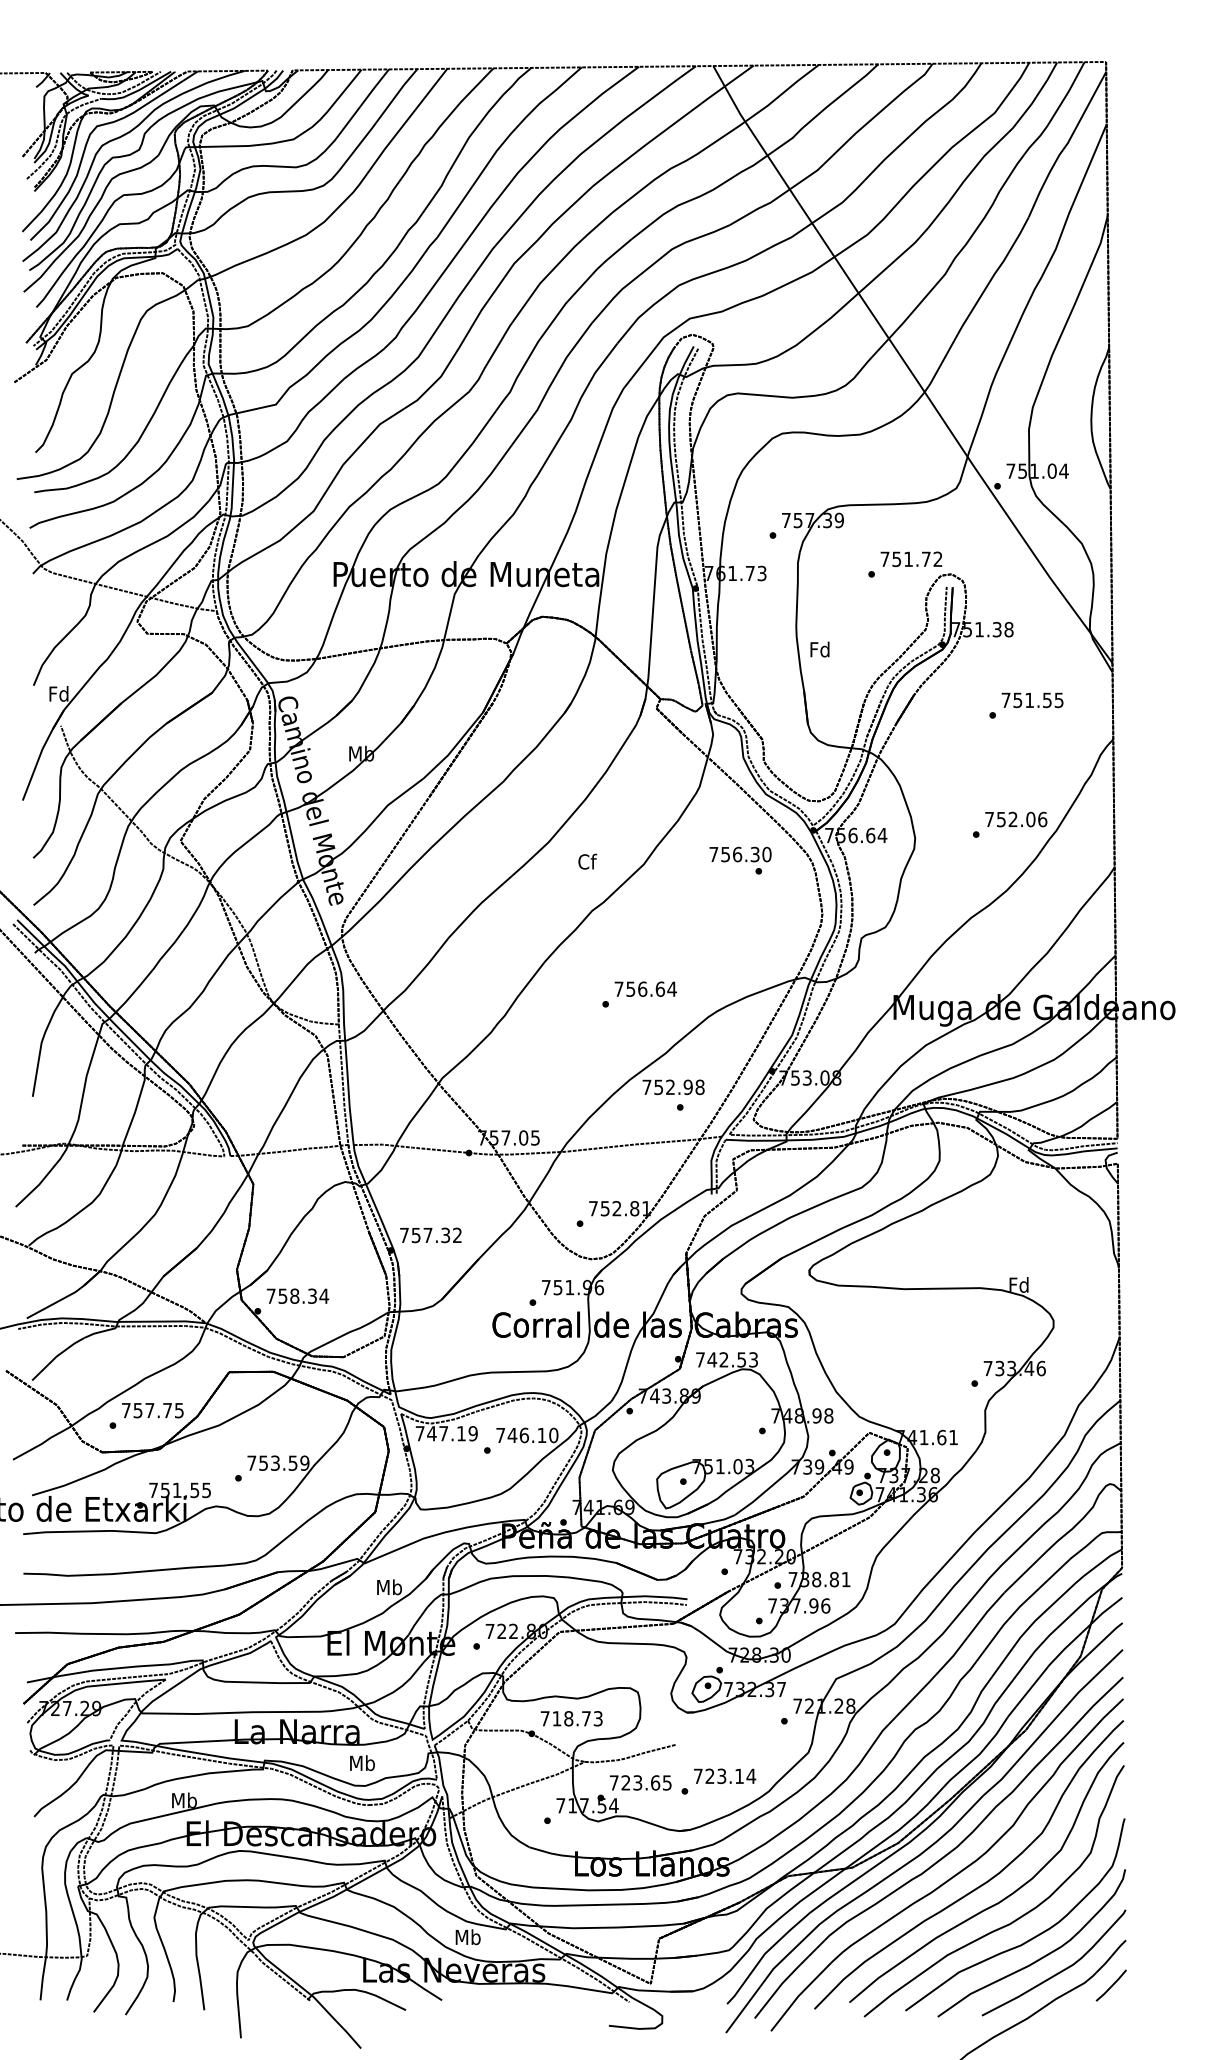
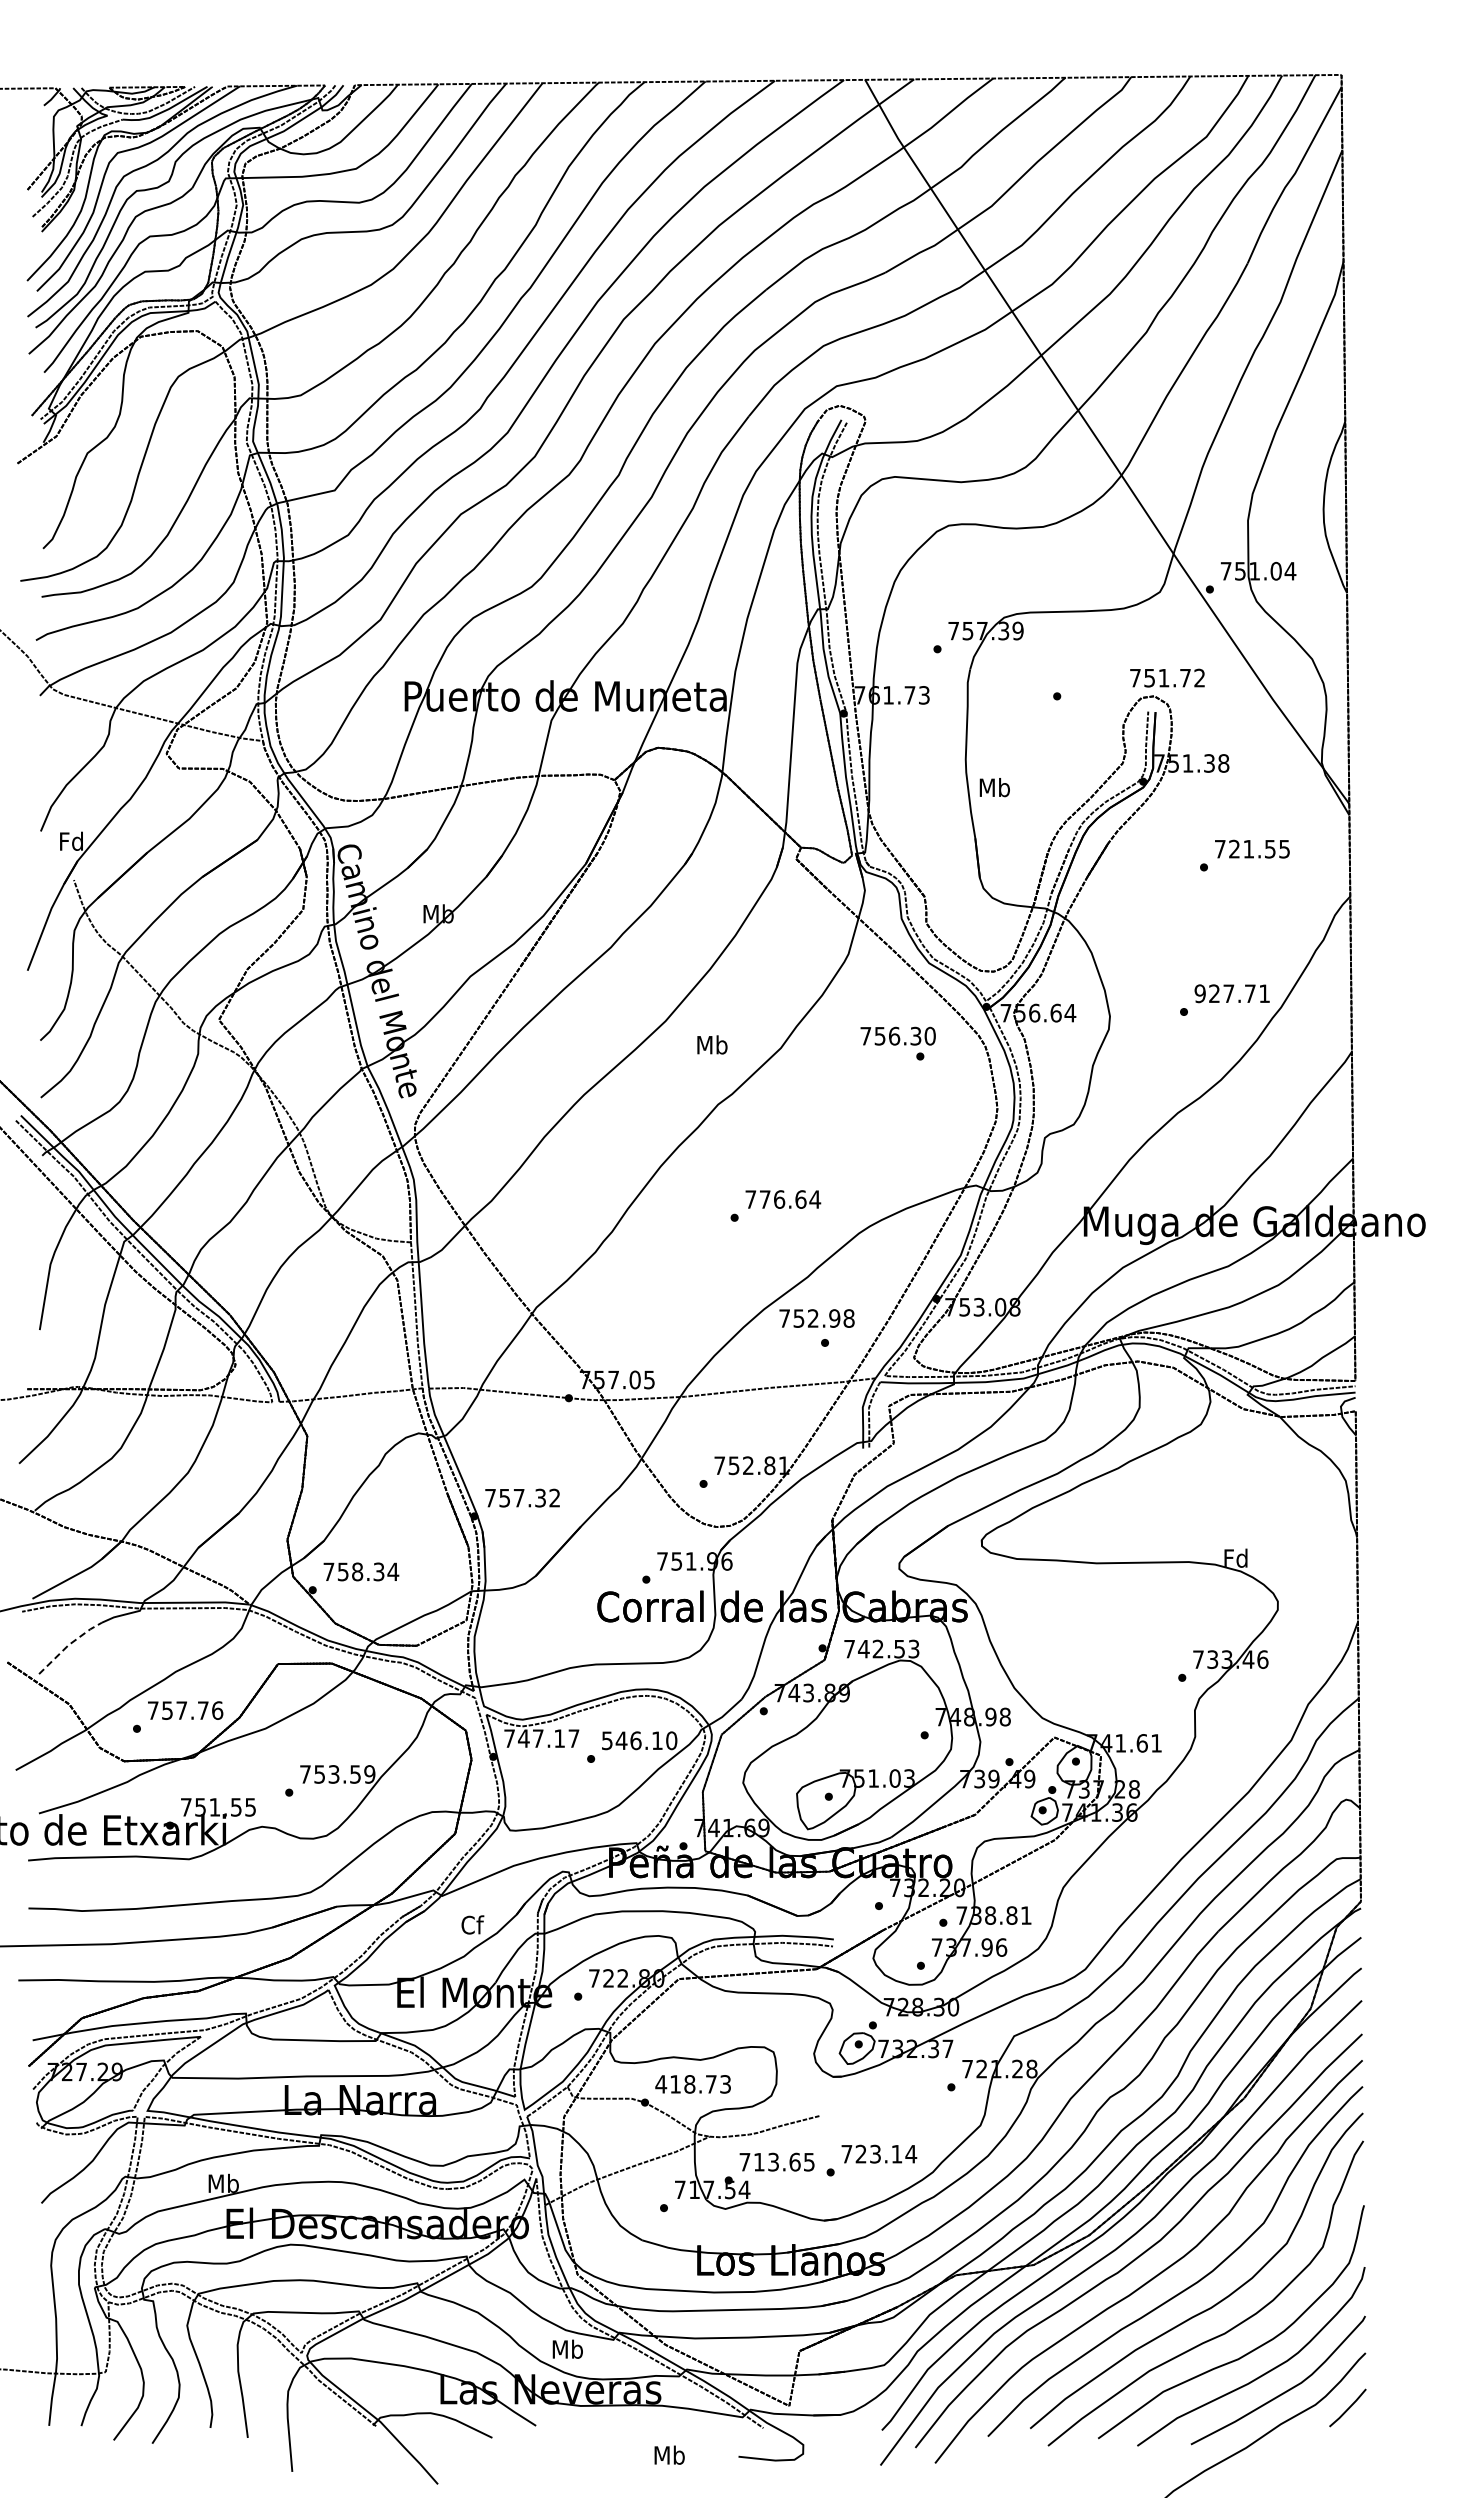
text: (911, 558) -> (1167, 677), moved
text: (819, 649) -> (994, 787), Fd -> Mb
text: (1017, 699) -> (1234, 848), 751.55 -> 721.55
text: (1016, 819) -> (1232, 993), 752.06 -> 927.71
text: (587, 861) -> (712, 1044), Cf -> Mb
text: (630, 989) -> (764, 1199), 756.64 -> 776.64
line: (56, 1356) -> (68, 1645), solid -> dashed
text: (179, 1410) -> (217, 1710), 757.75 -> 757.76
text: (472, 1433) -> (573, 1738), 747.19 -> 747.17
text: (500, 1435) -> (607, 1740), 746.10 -> 546.10
text: (389, 1586) -> (472, 1924), Mb -> Cf
text: (545, 1718) -> (661, 2084), 718.73 -> 418.73
text: (362, 1762) -> (669, 2454), moved
text: (625, 1782) -> (758, 2161), 723.65 -> 713.65

